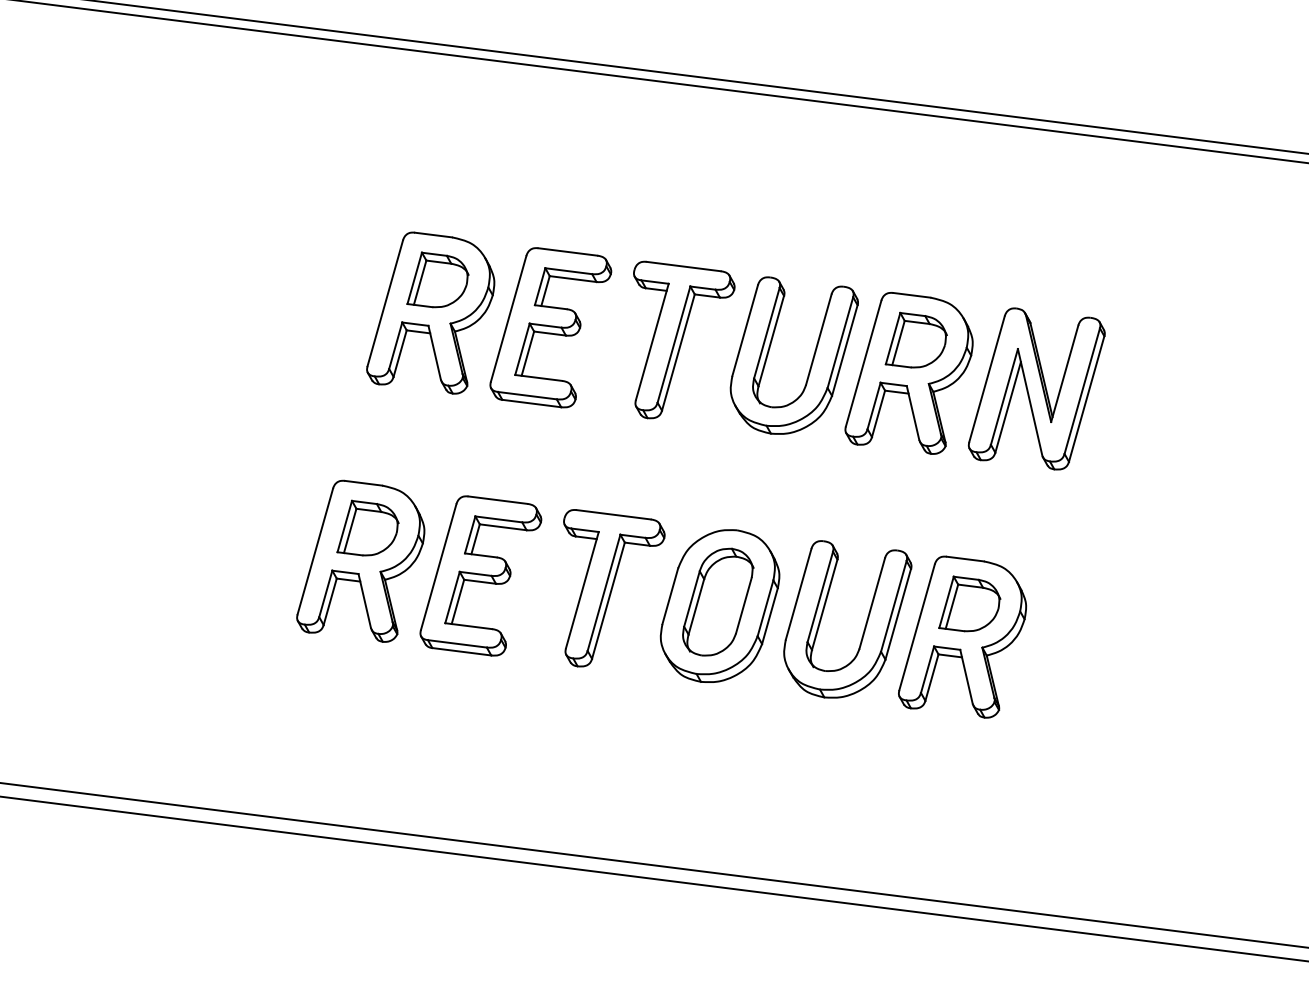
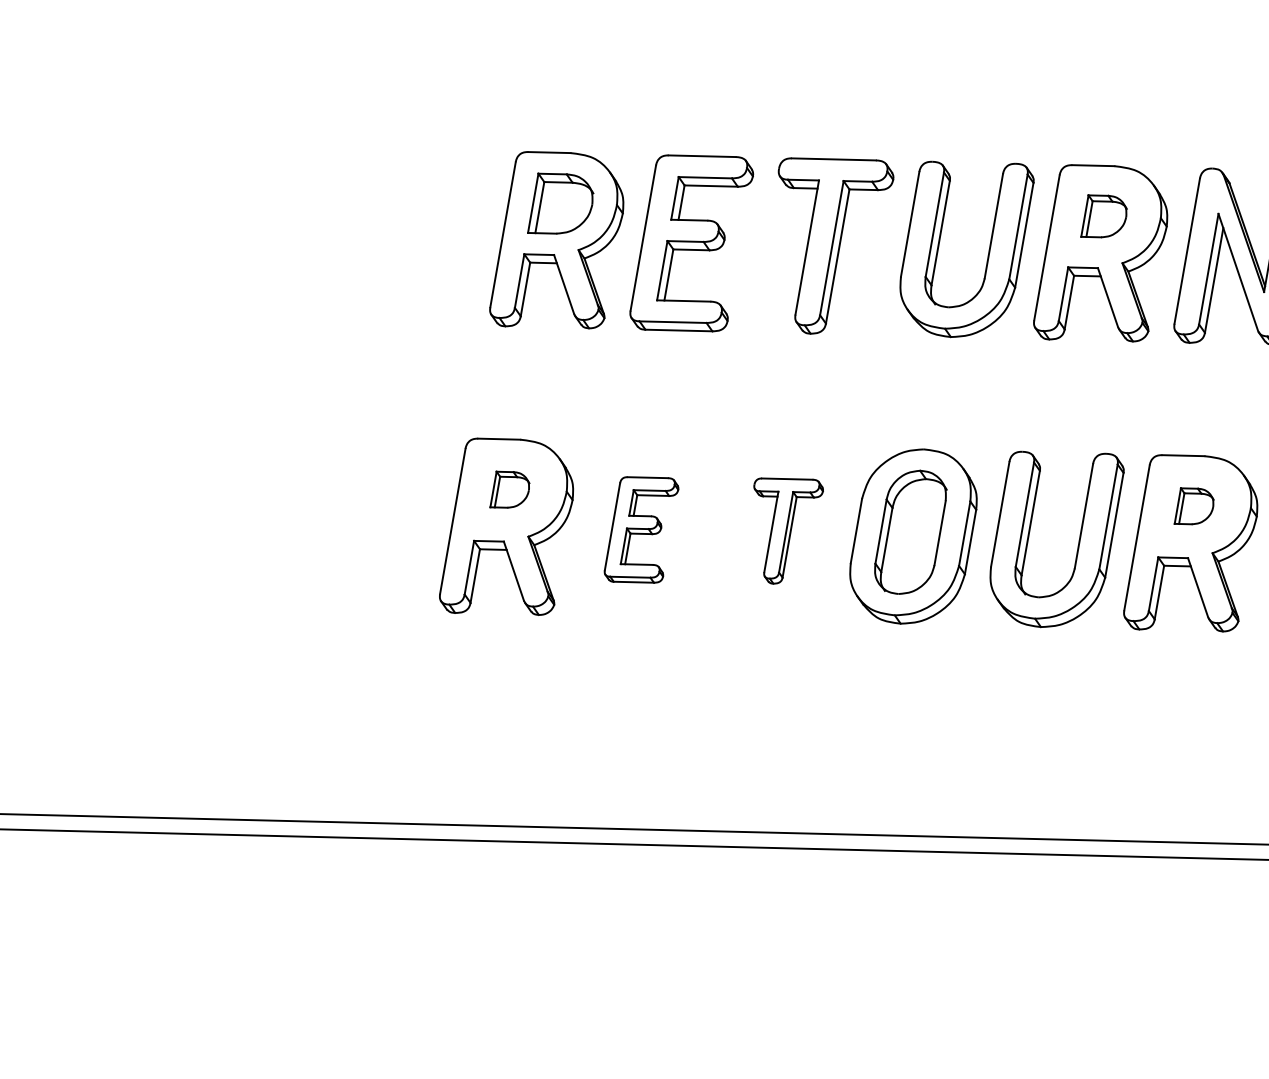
part: (915, 339) -> (1102, 214), size x0.7
part: (367, 527) -> (508, 488), size x0.6
part: (480, 575) -> (640, 529), size x0.6
part: (614, 588) -> (792, 528), size x0.6
part: (969, 603) -> (1193, 505), size x0.6

